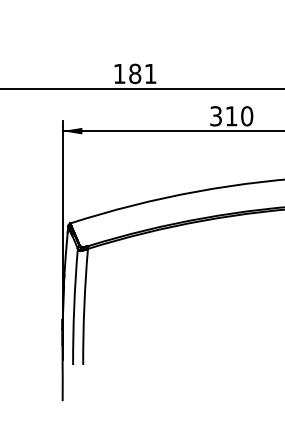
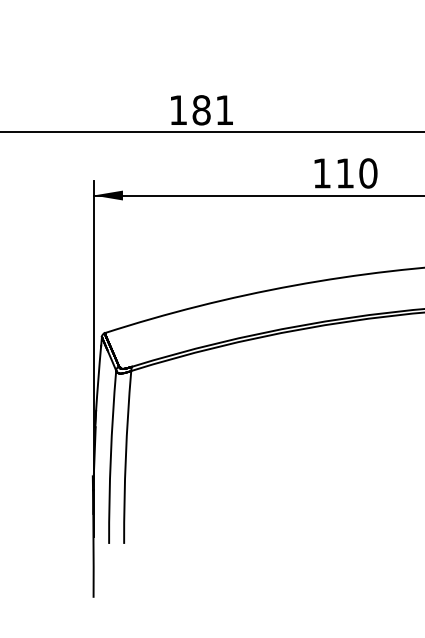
text: (215, 116) -> (321, 173), 310 -> 110

